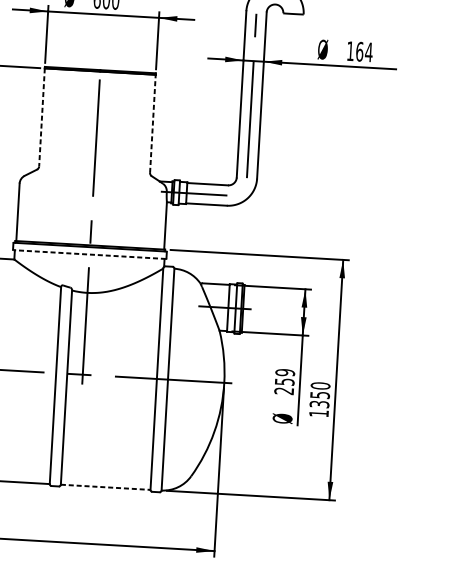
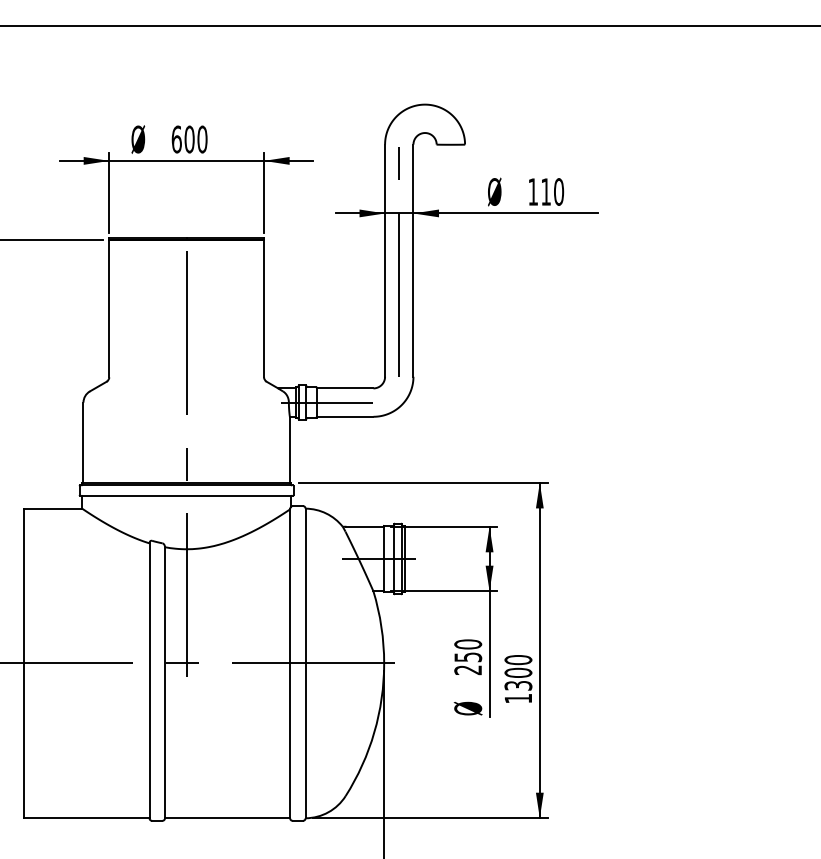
text: (364, 51) -> (552, 191), 164 -> 110
line: (42, 117) -> (109, 309), dashed -> solid
line: (153, 123) -> (264, 308), dashed -> solid
line: (89, 254) -> (186, 495), dashed -> solid
text: (285, 372) -> (468, 644), 259 -> 250
text: (320, 394) -> (518, 672), 1350 -> 1300
line: (105, 487) -> (227, 818), dashed -> solid

